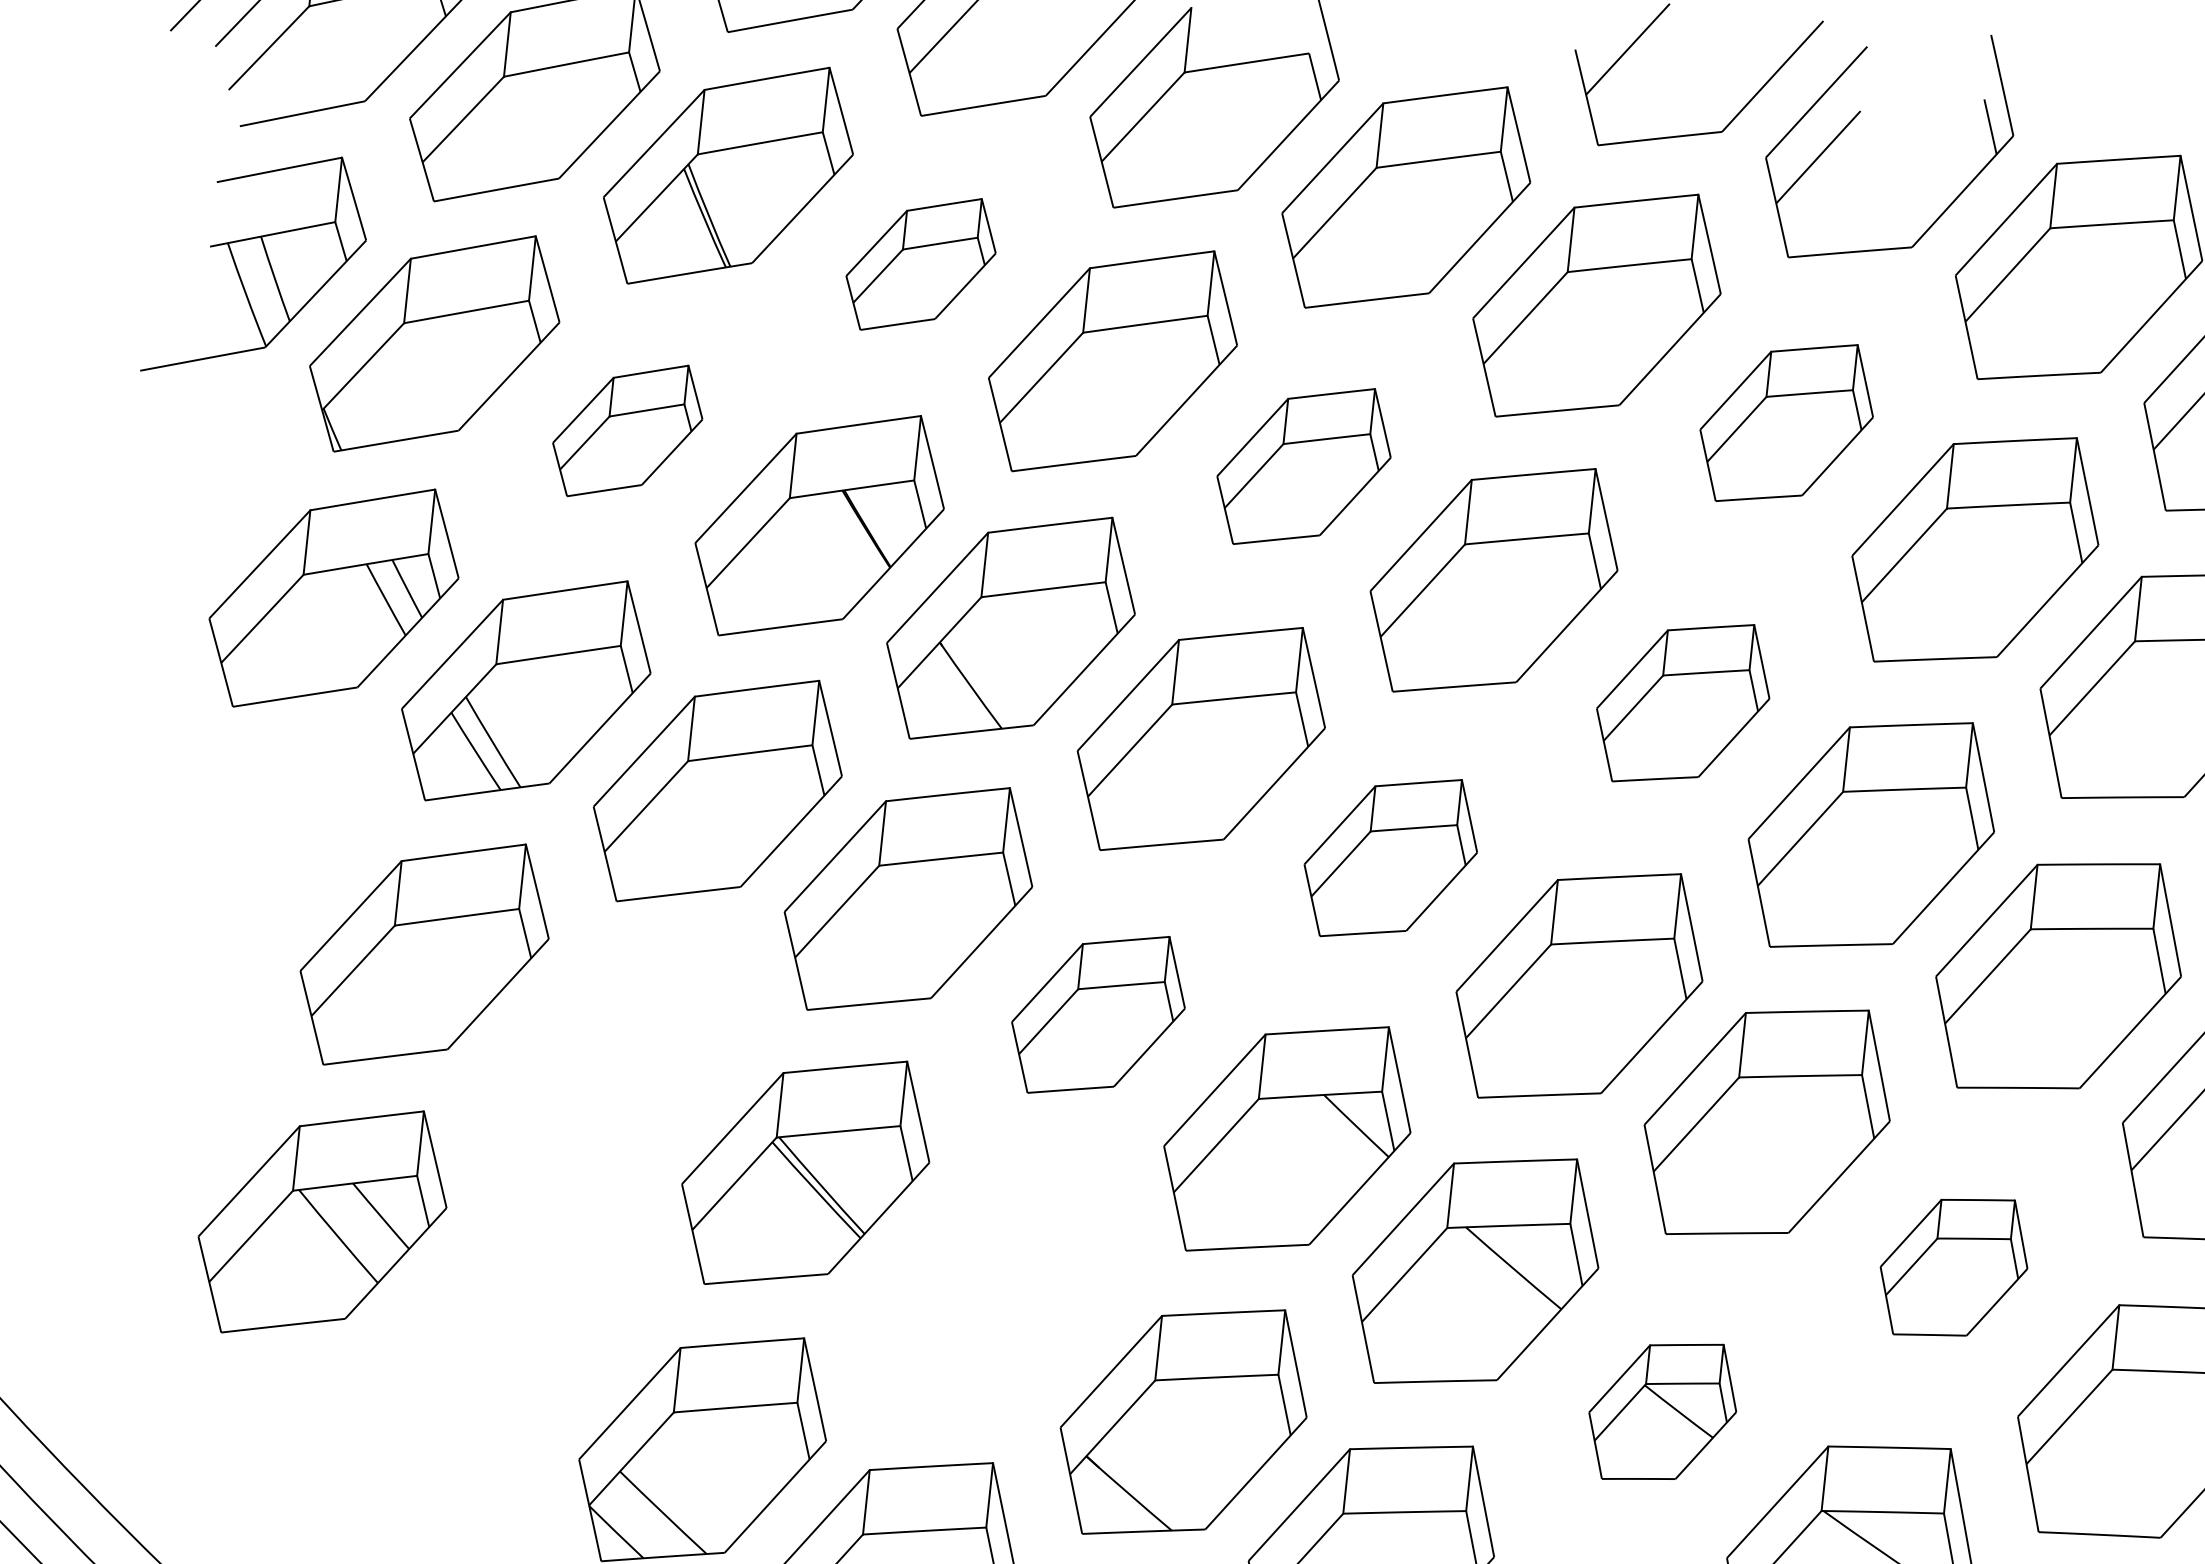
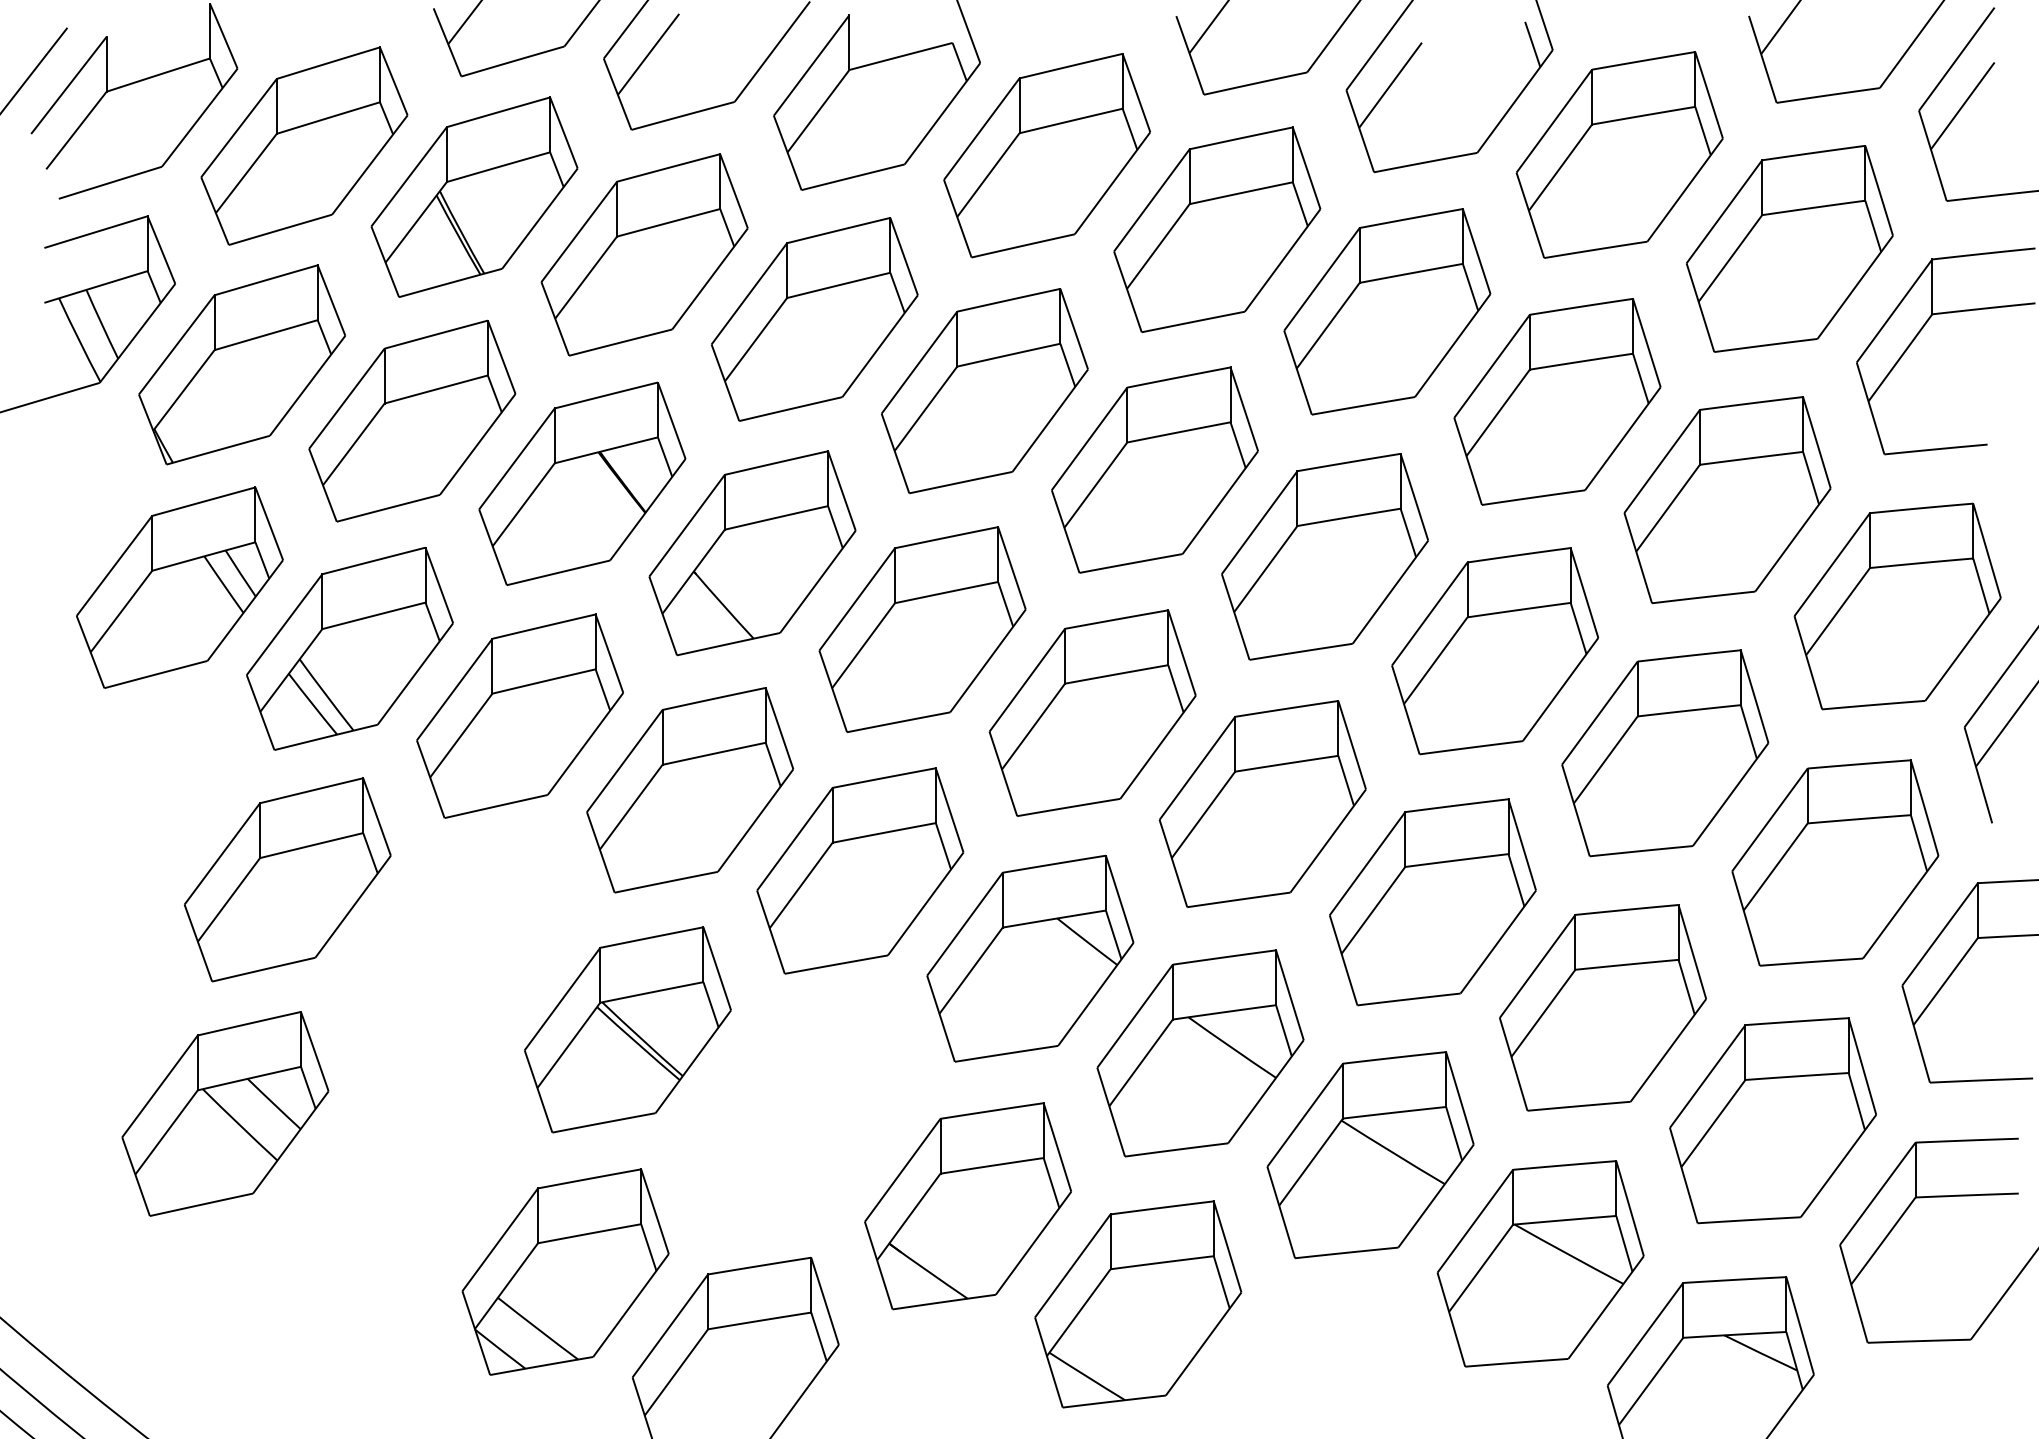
part: (921, 263) -> (644, 254), size x1.67
part: (1786, 422) -> (1387, 311), size x1.43
part: (627, 430) -> (412, 420), size x1.67
part: (1303, 466) -> (984, 391), size x1.43
part: (1682, 702) -> (1324, 556), size x1.43
part: (1390, 857) -> (1092, 712), size x1.43
part: (1098, 1014) -> (860, 870), size x1.43
part: (1953, 1266) -> (1602, 1007), size x1.67
part: (1662, 1412) -> (1370, 1155), size x1.67

